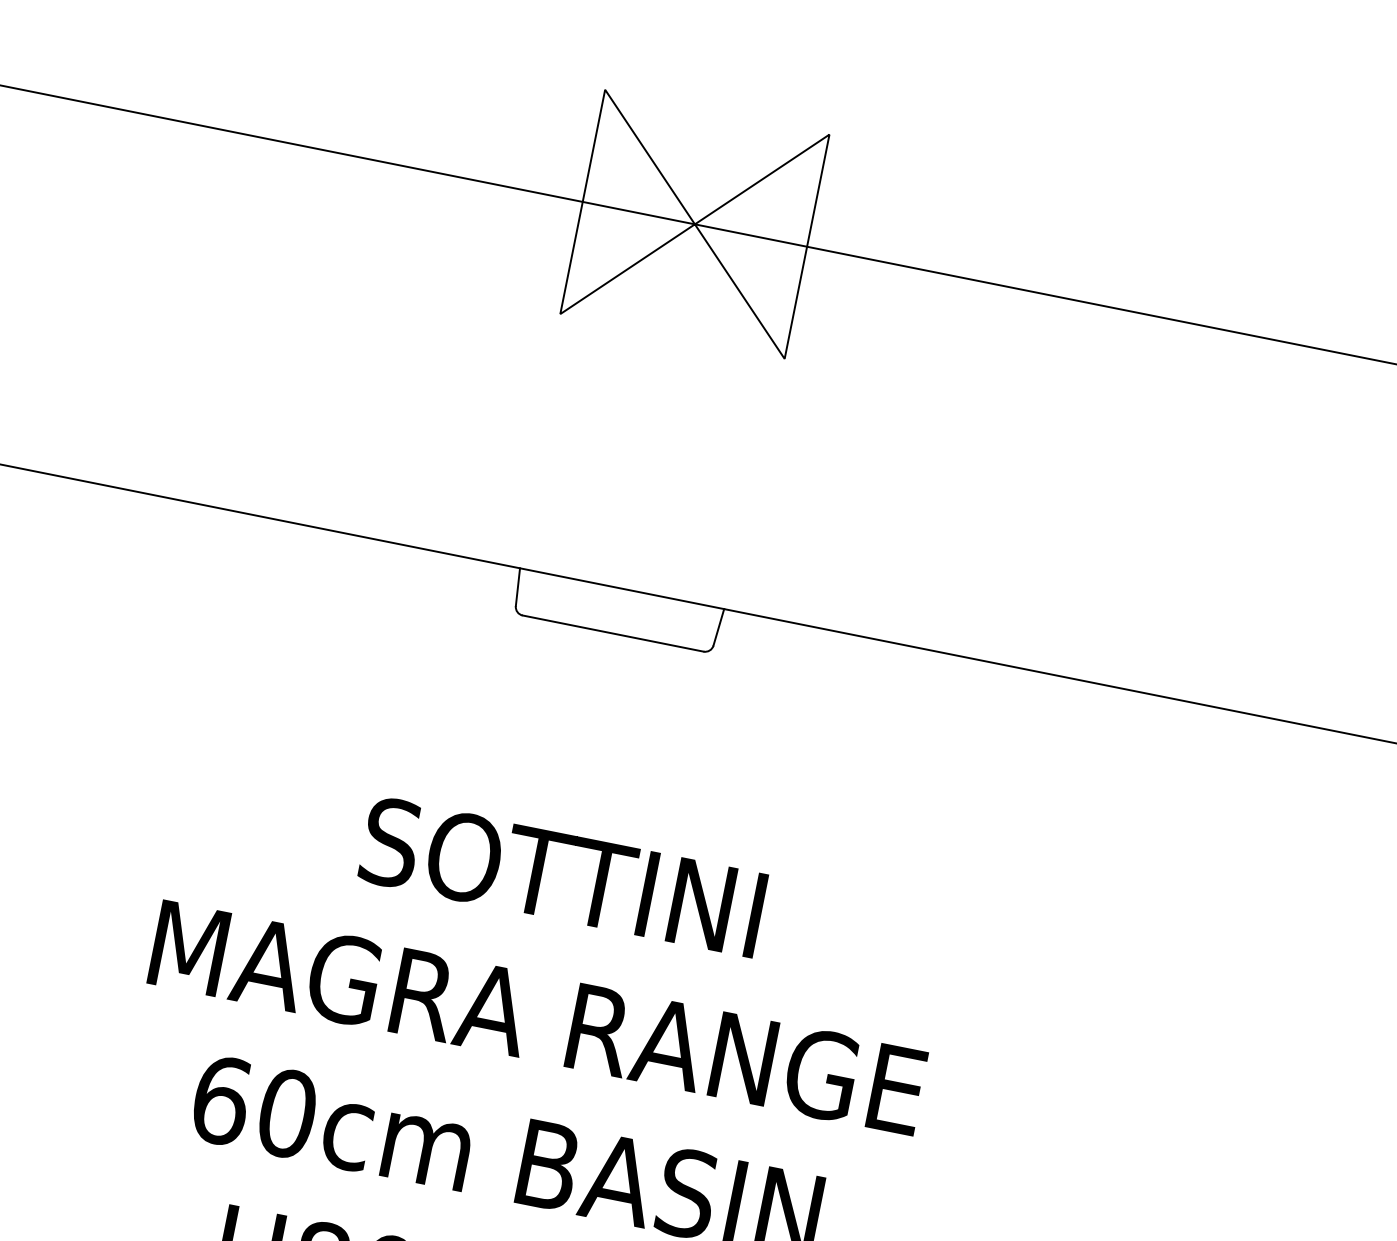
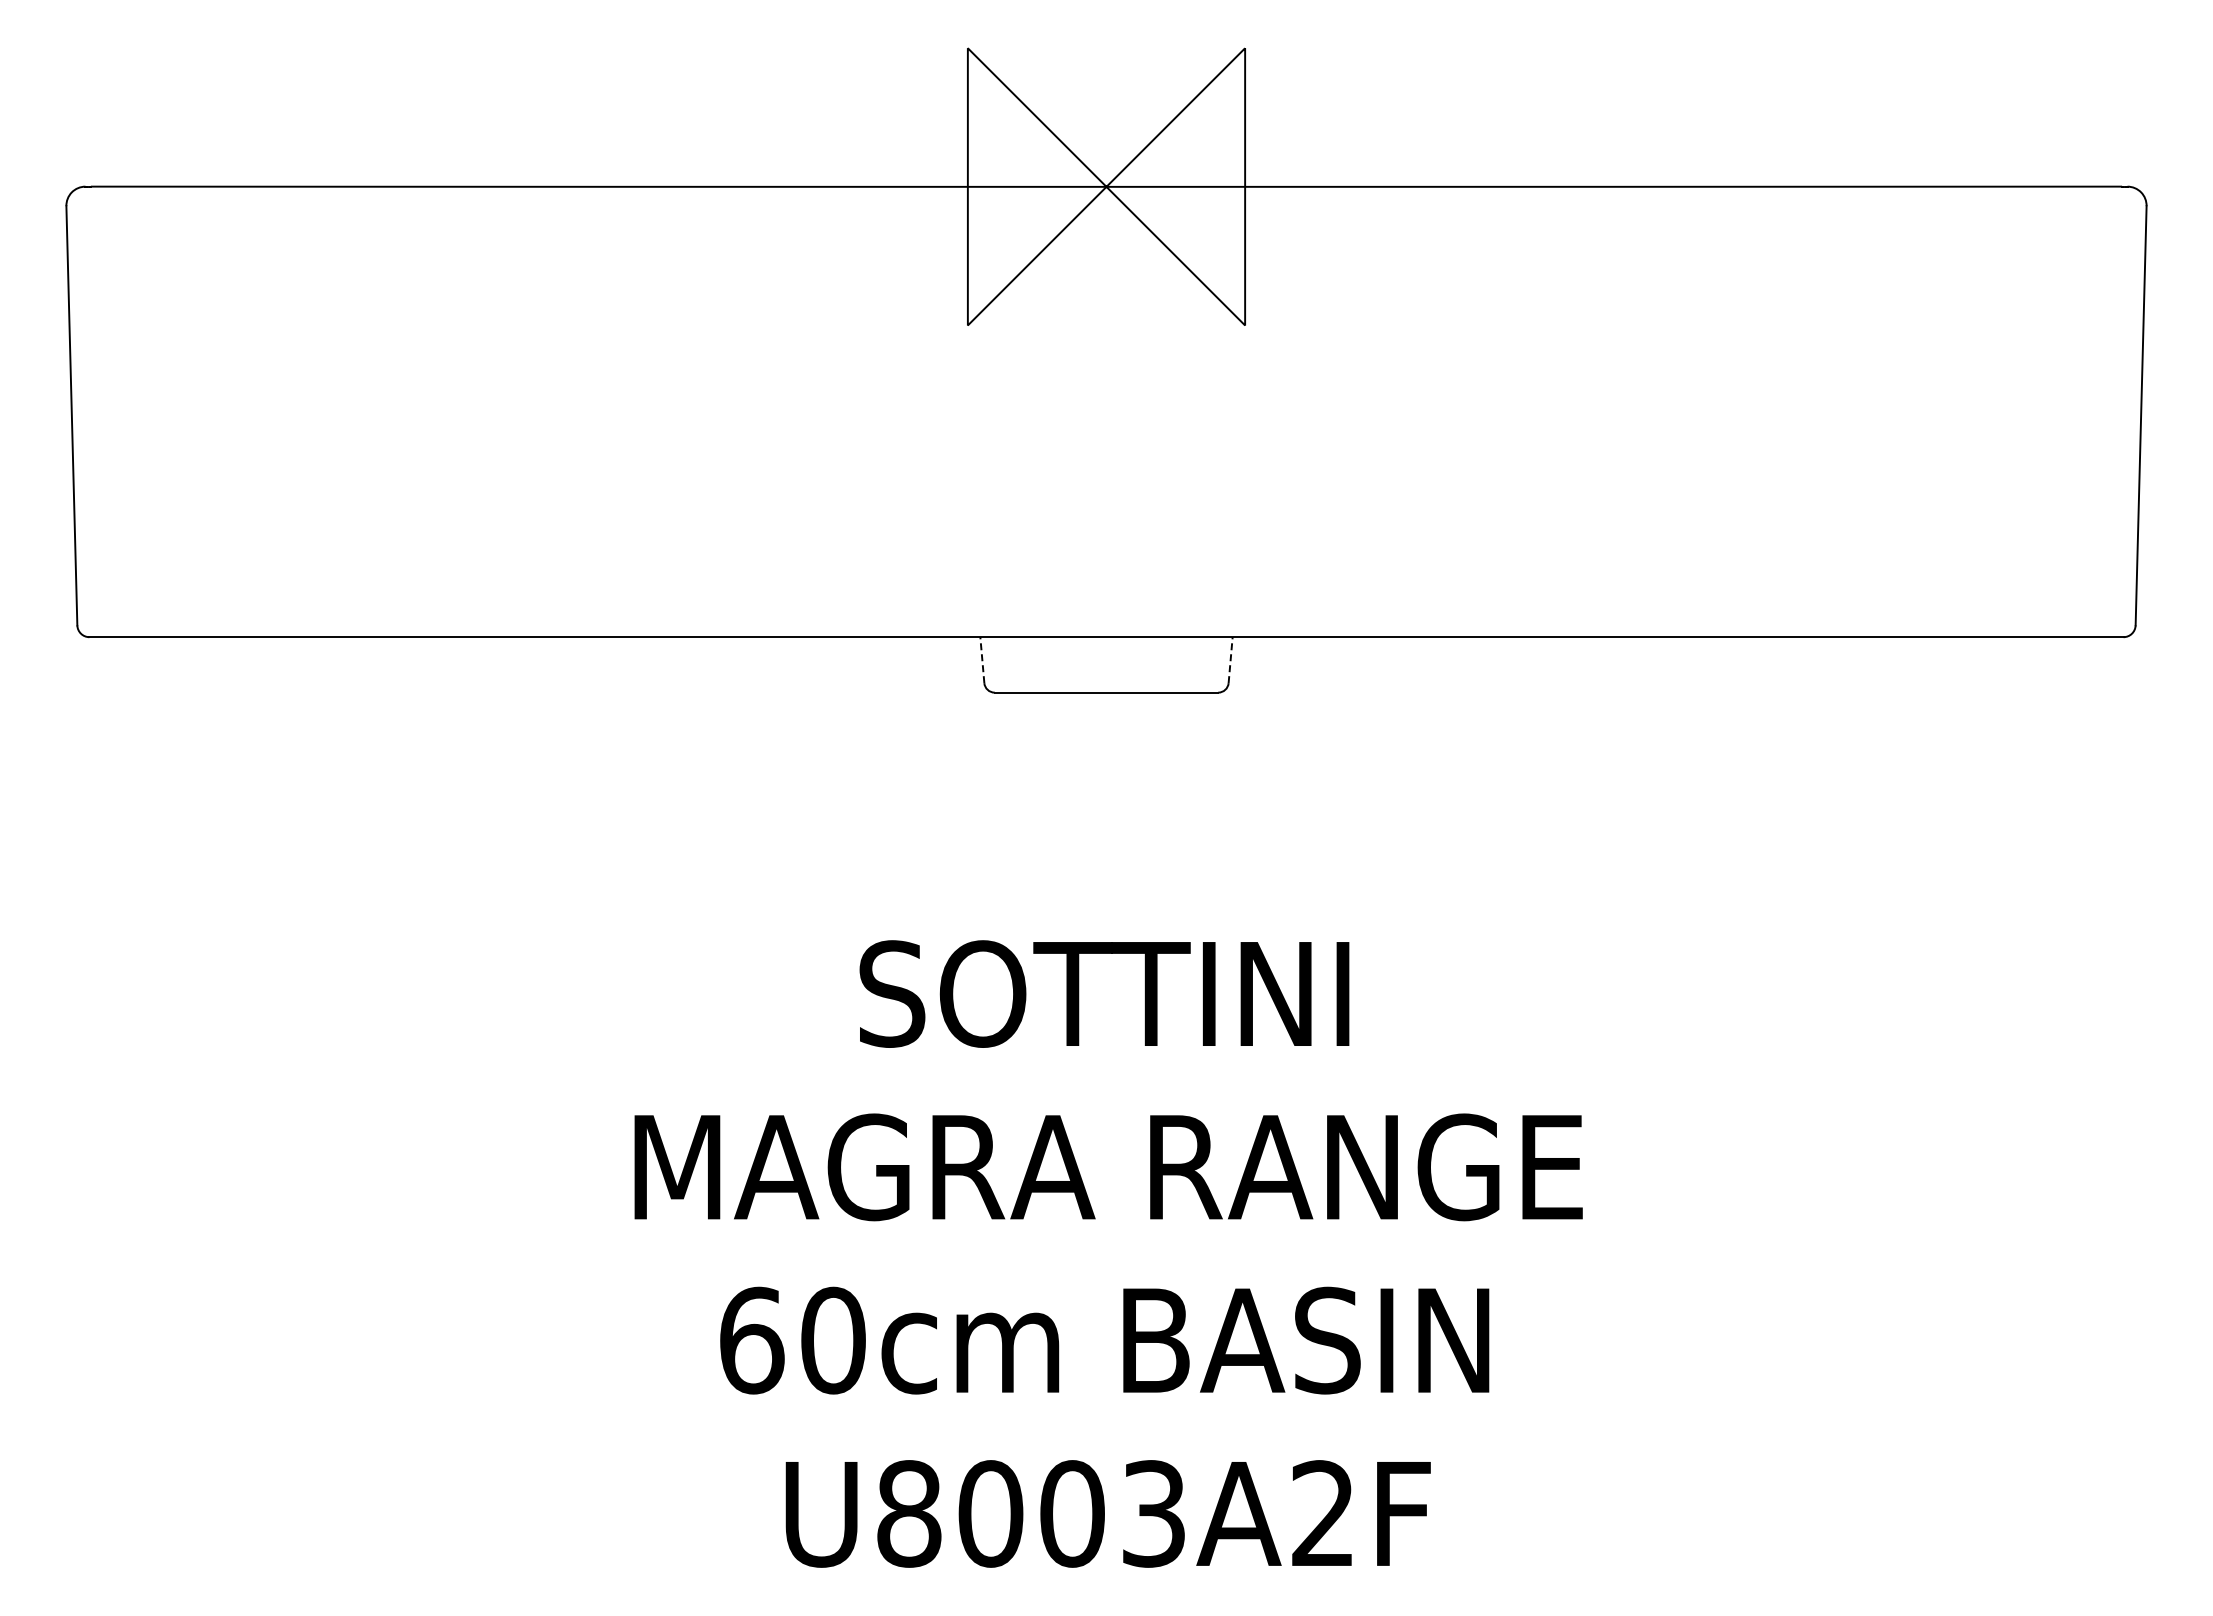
line: (518, 586) -> (982, 659), solid -> dashed
line: (718, 626) -> (1230, 659), solid -> dashed

